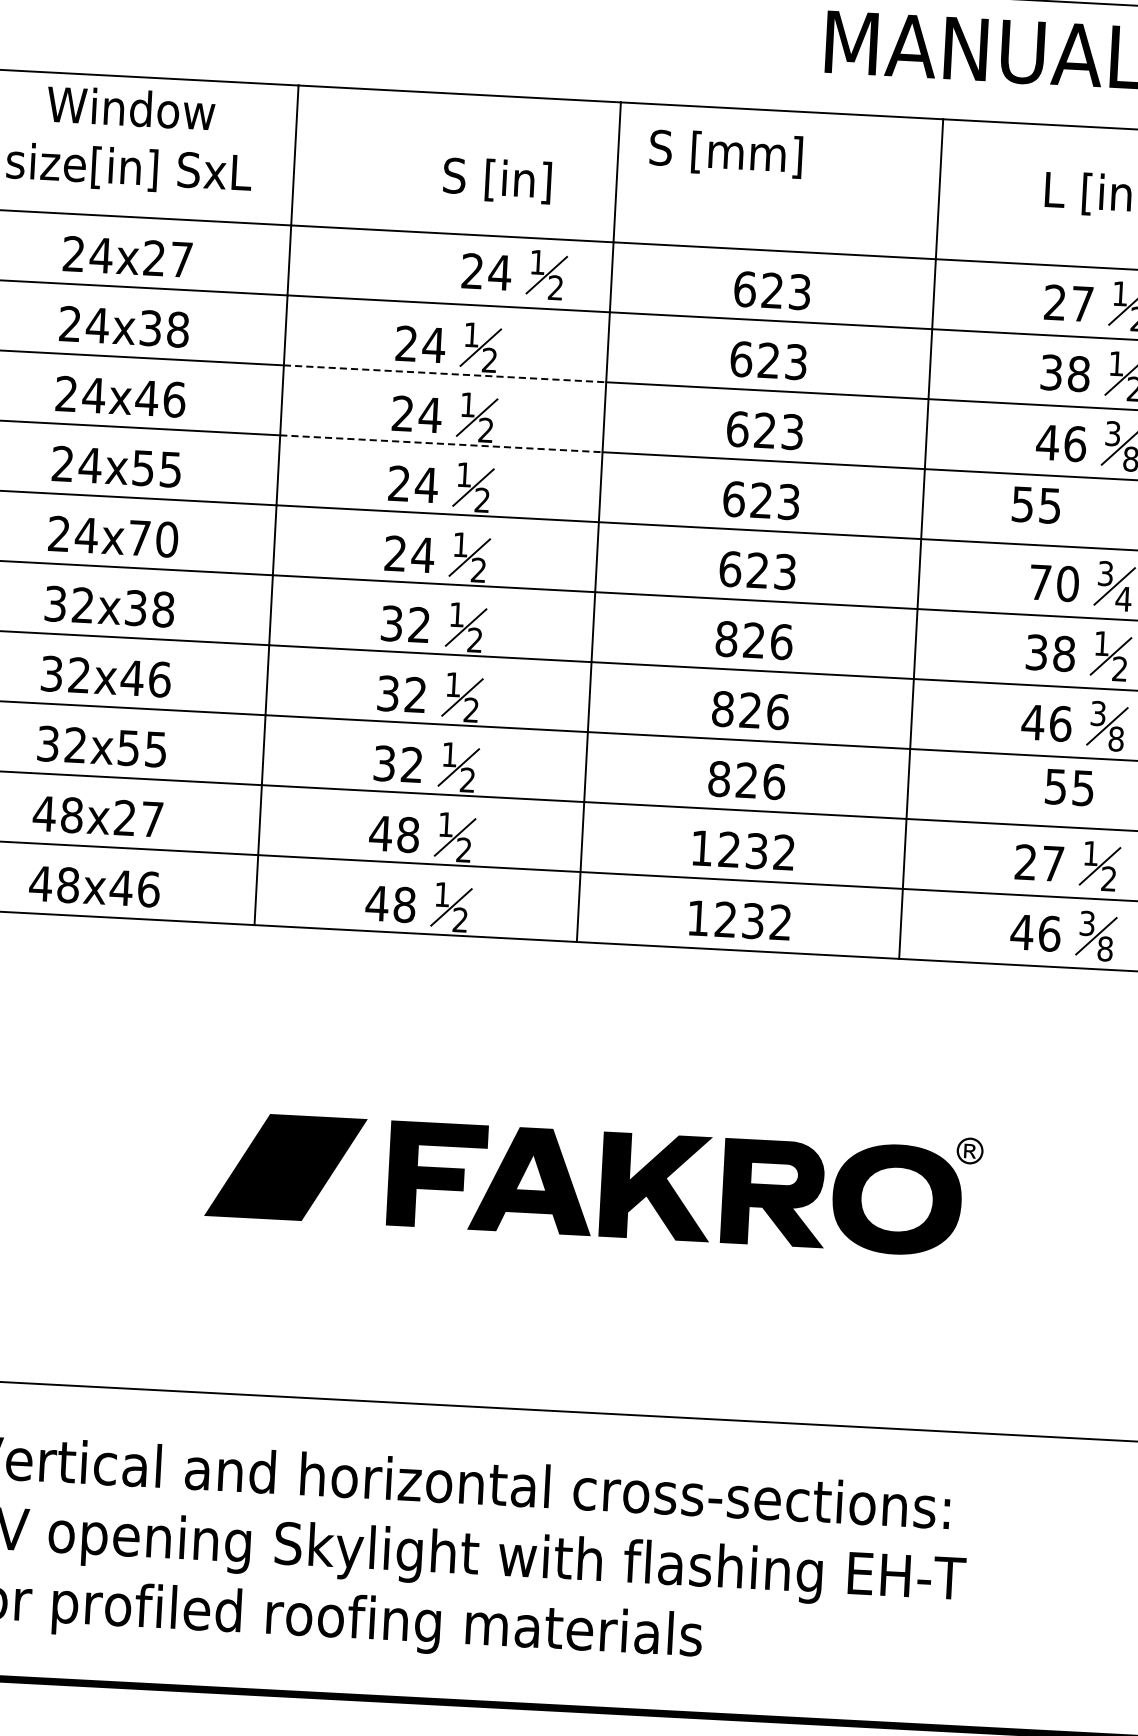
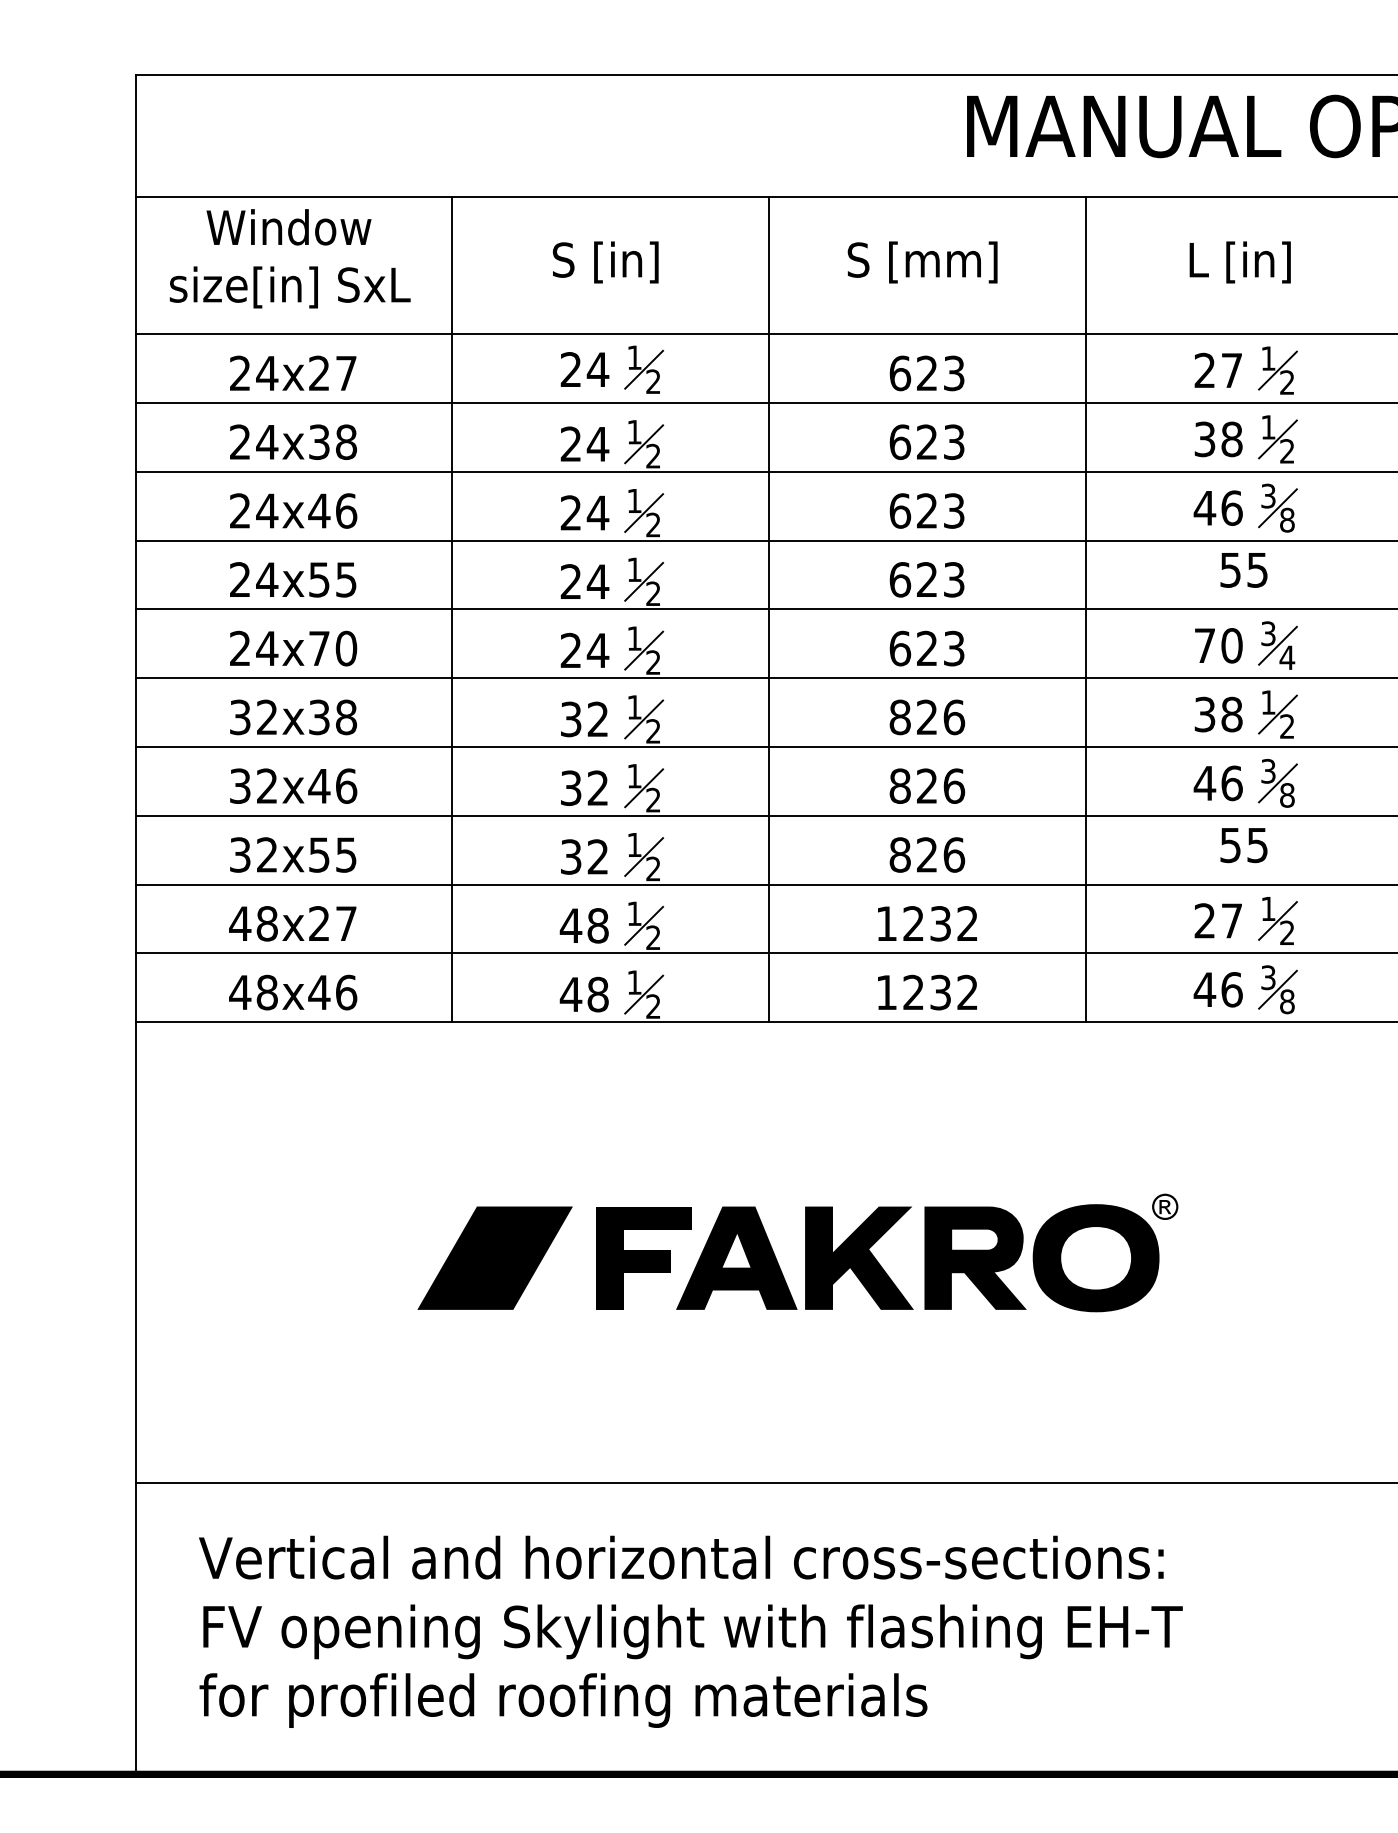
text: (725, 153) -> (922, 262), moved
text: (497, 180) -> (605, 262), moved
part: (511, 279) -> (609, 375), moved
line: (445, 373) -> (610, 471), dashed -> solid
line: (441, 443) -> (610, 540), dashed -> solid
text: (1035, 505) -> (1243, 570), moved

